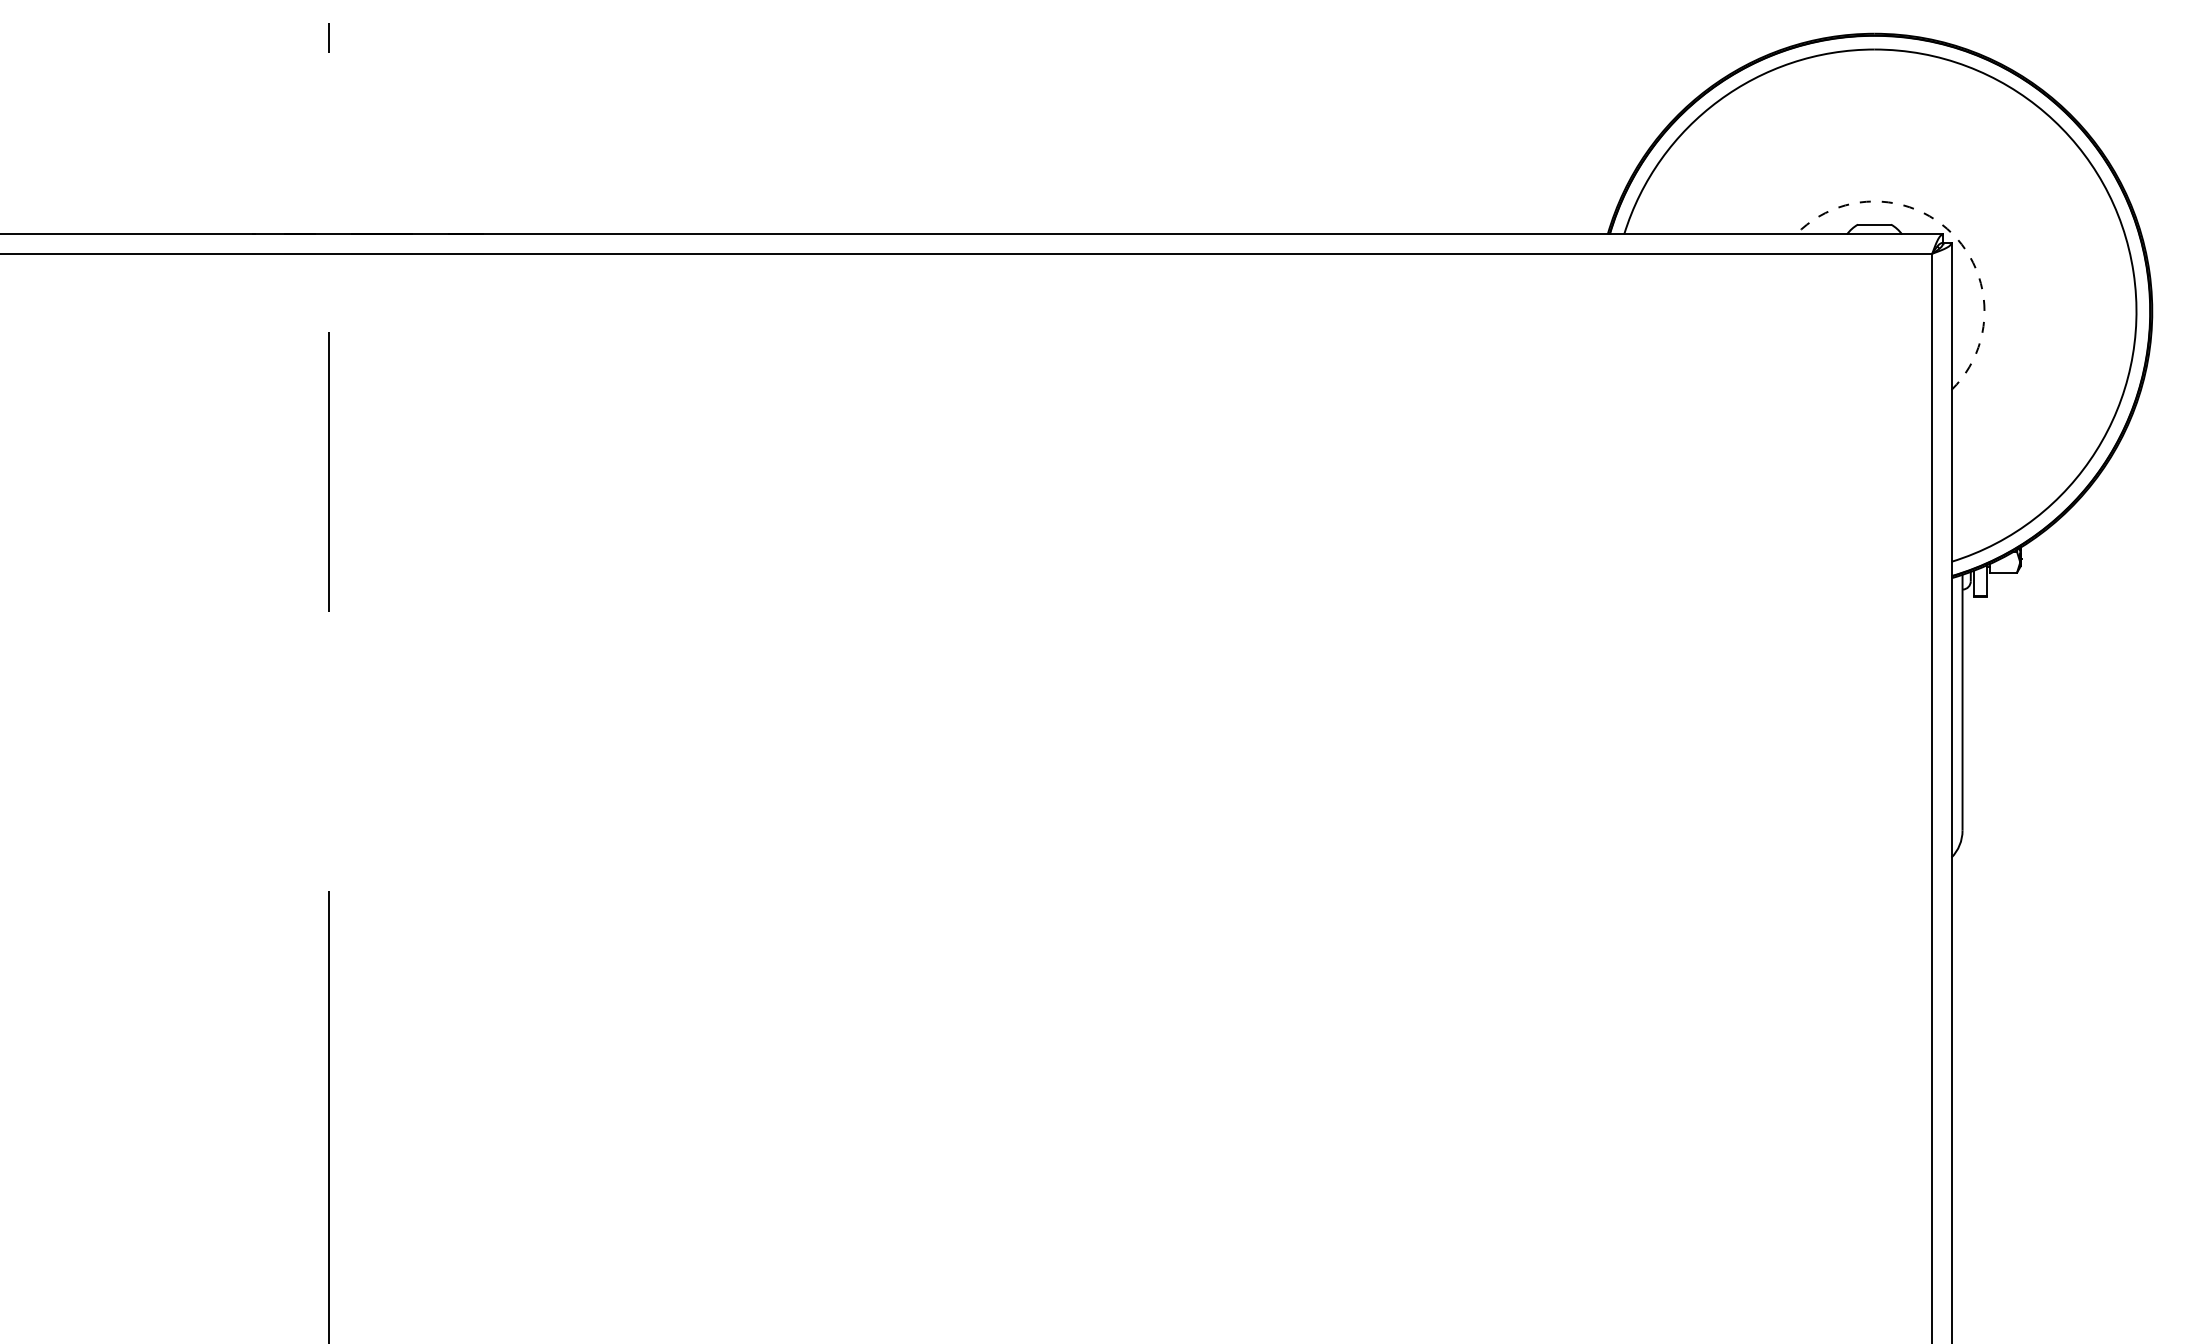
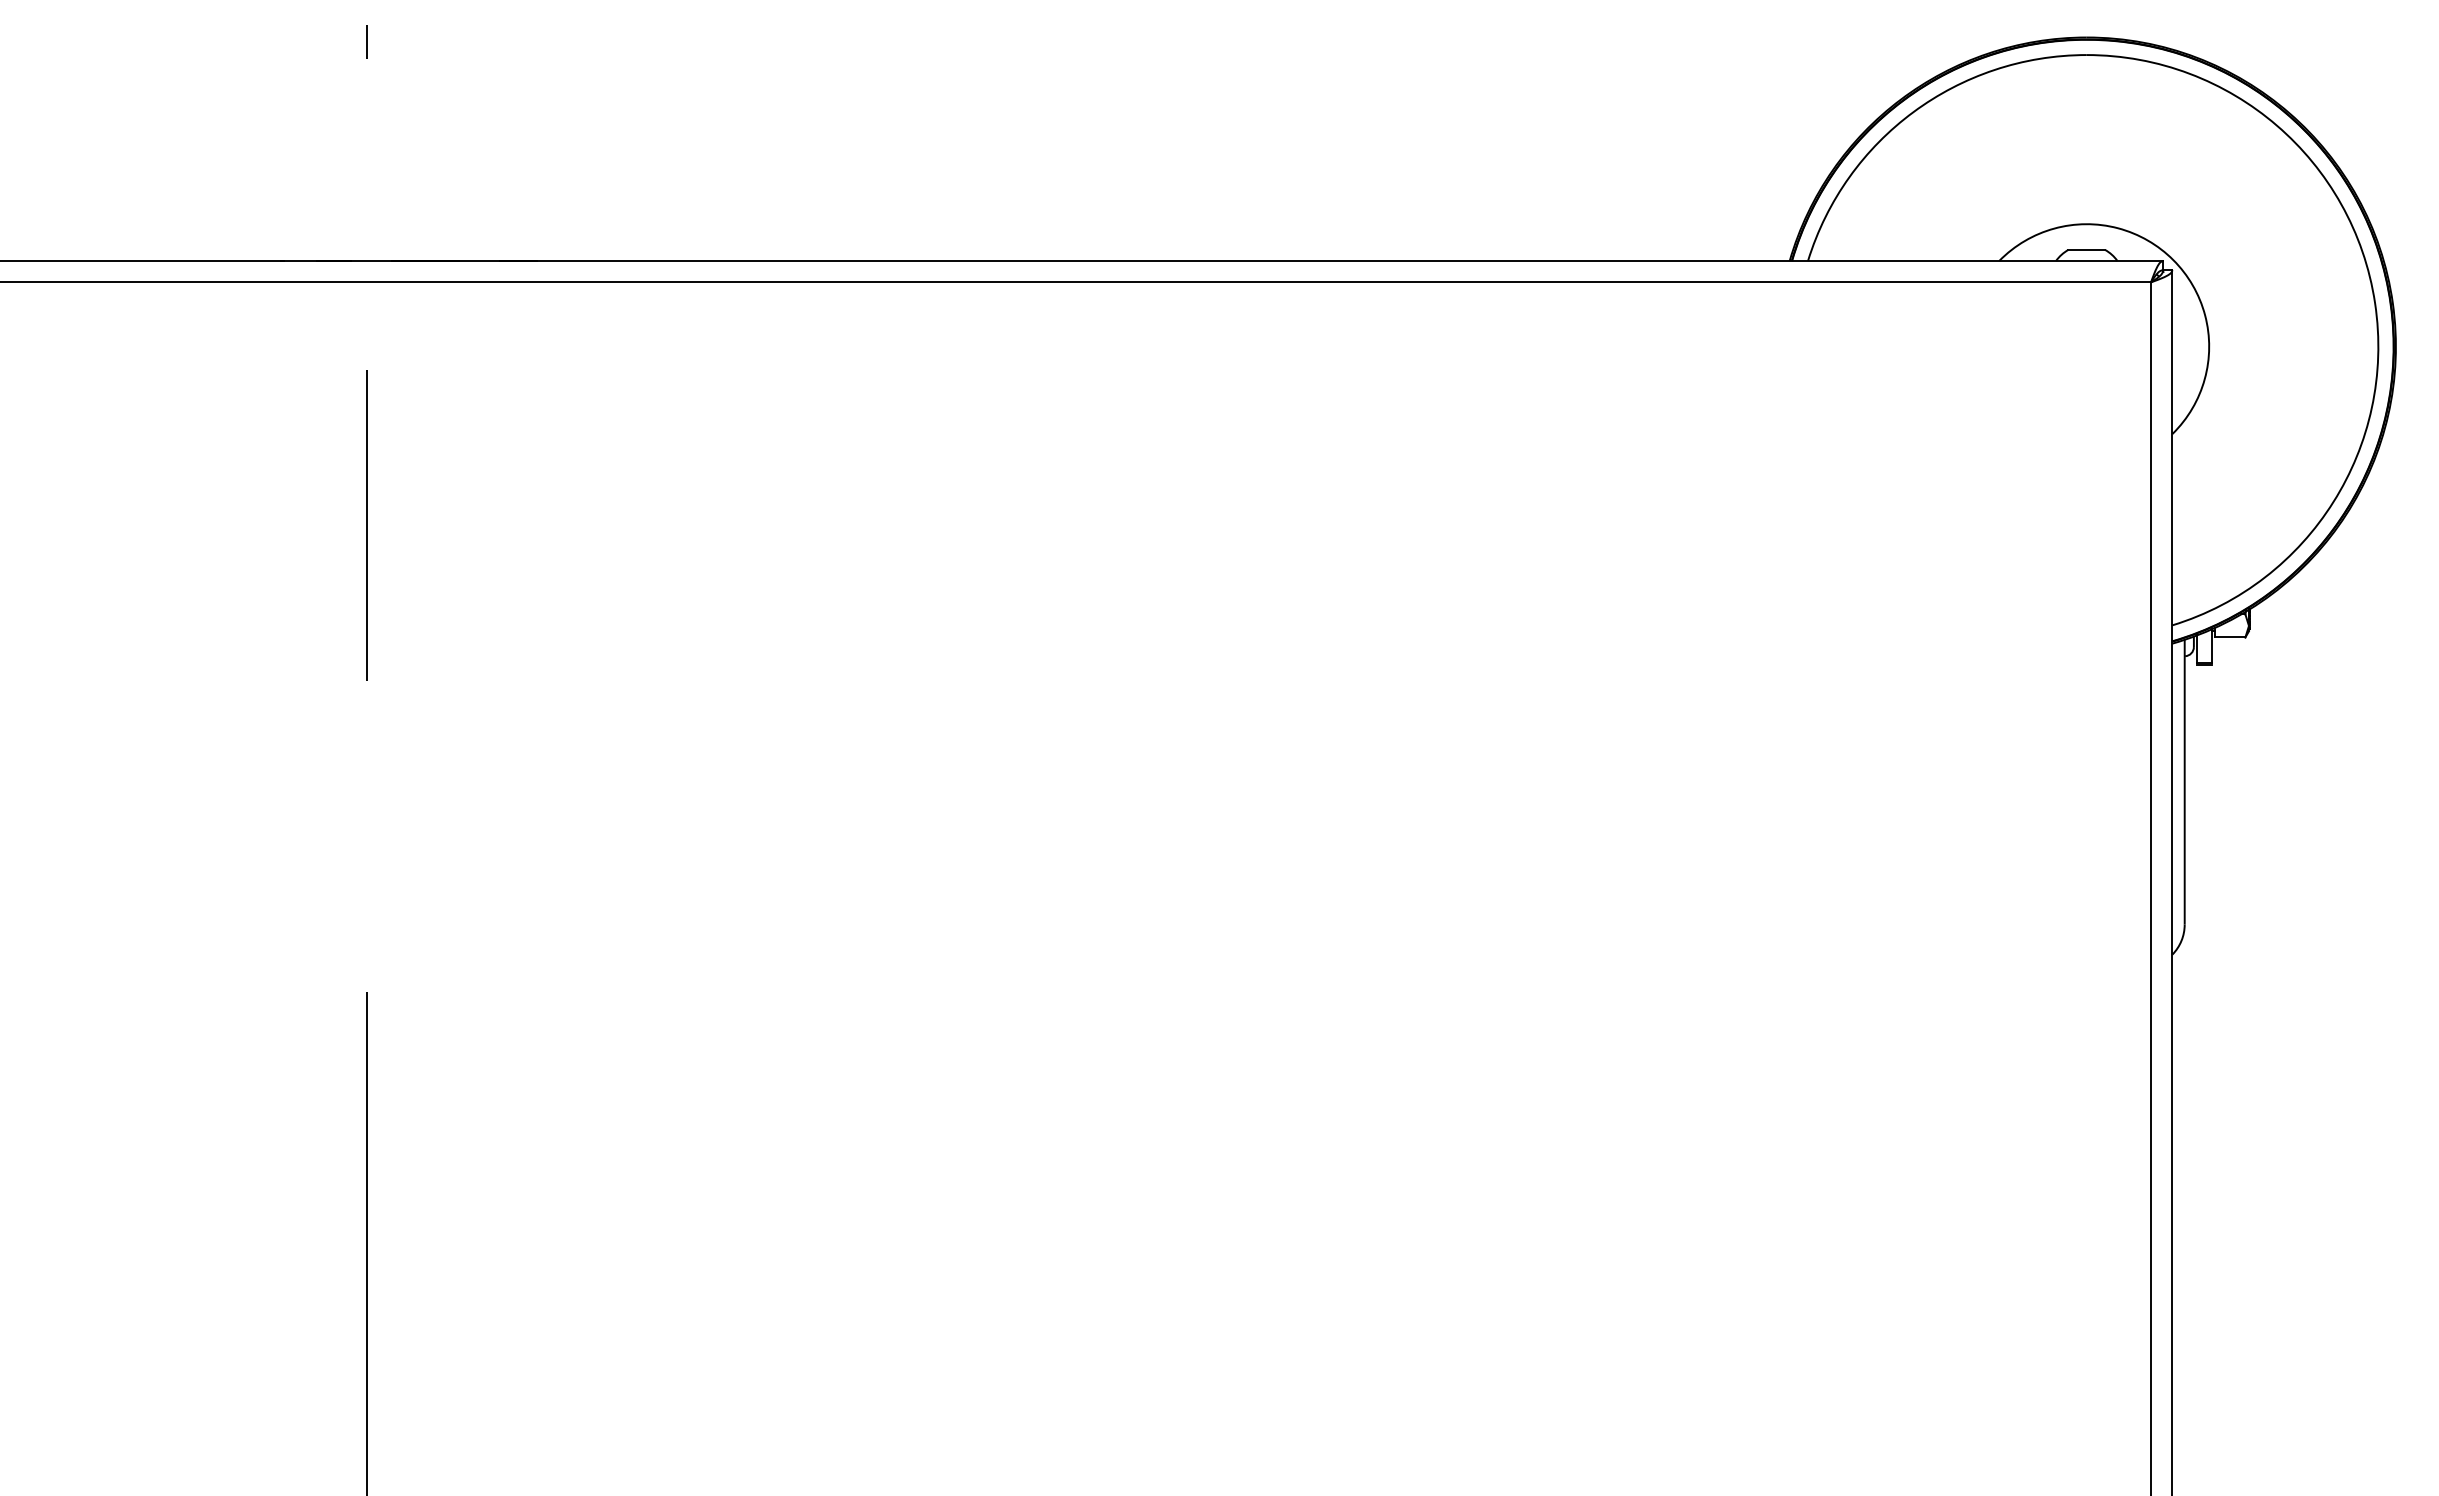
arc: (1952, 234) -> (2173, 260), dashed -> solid

